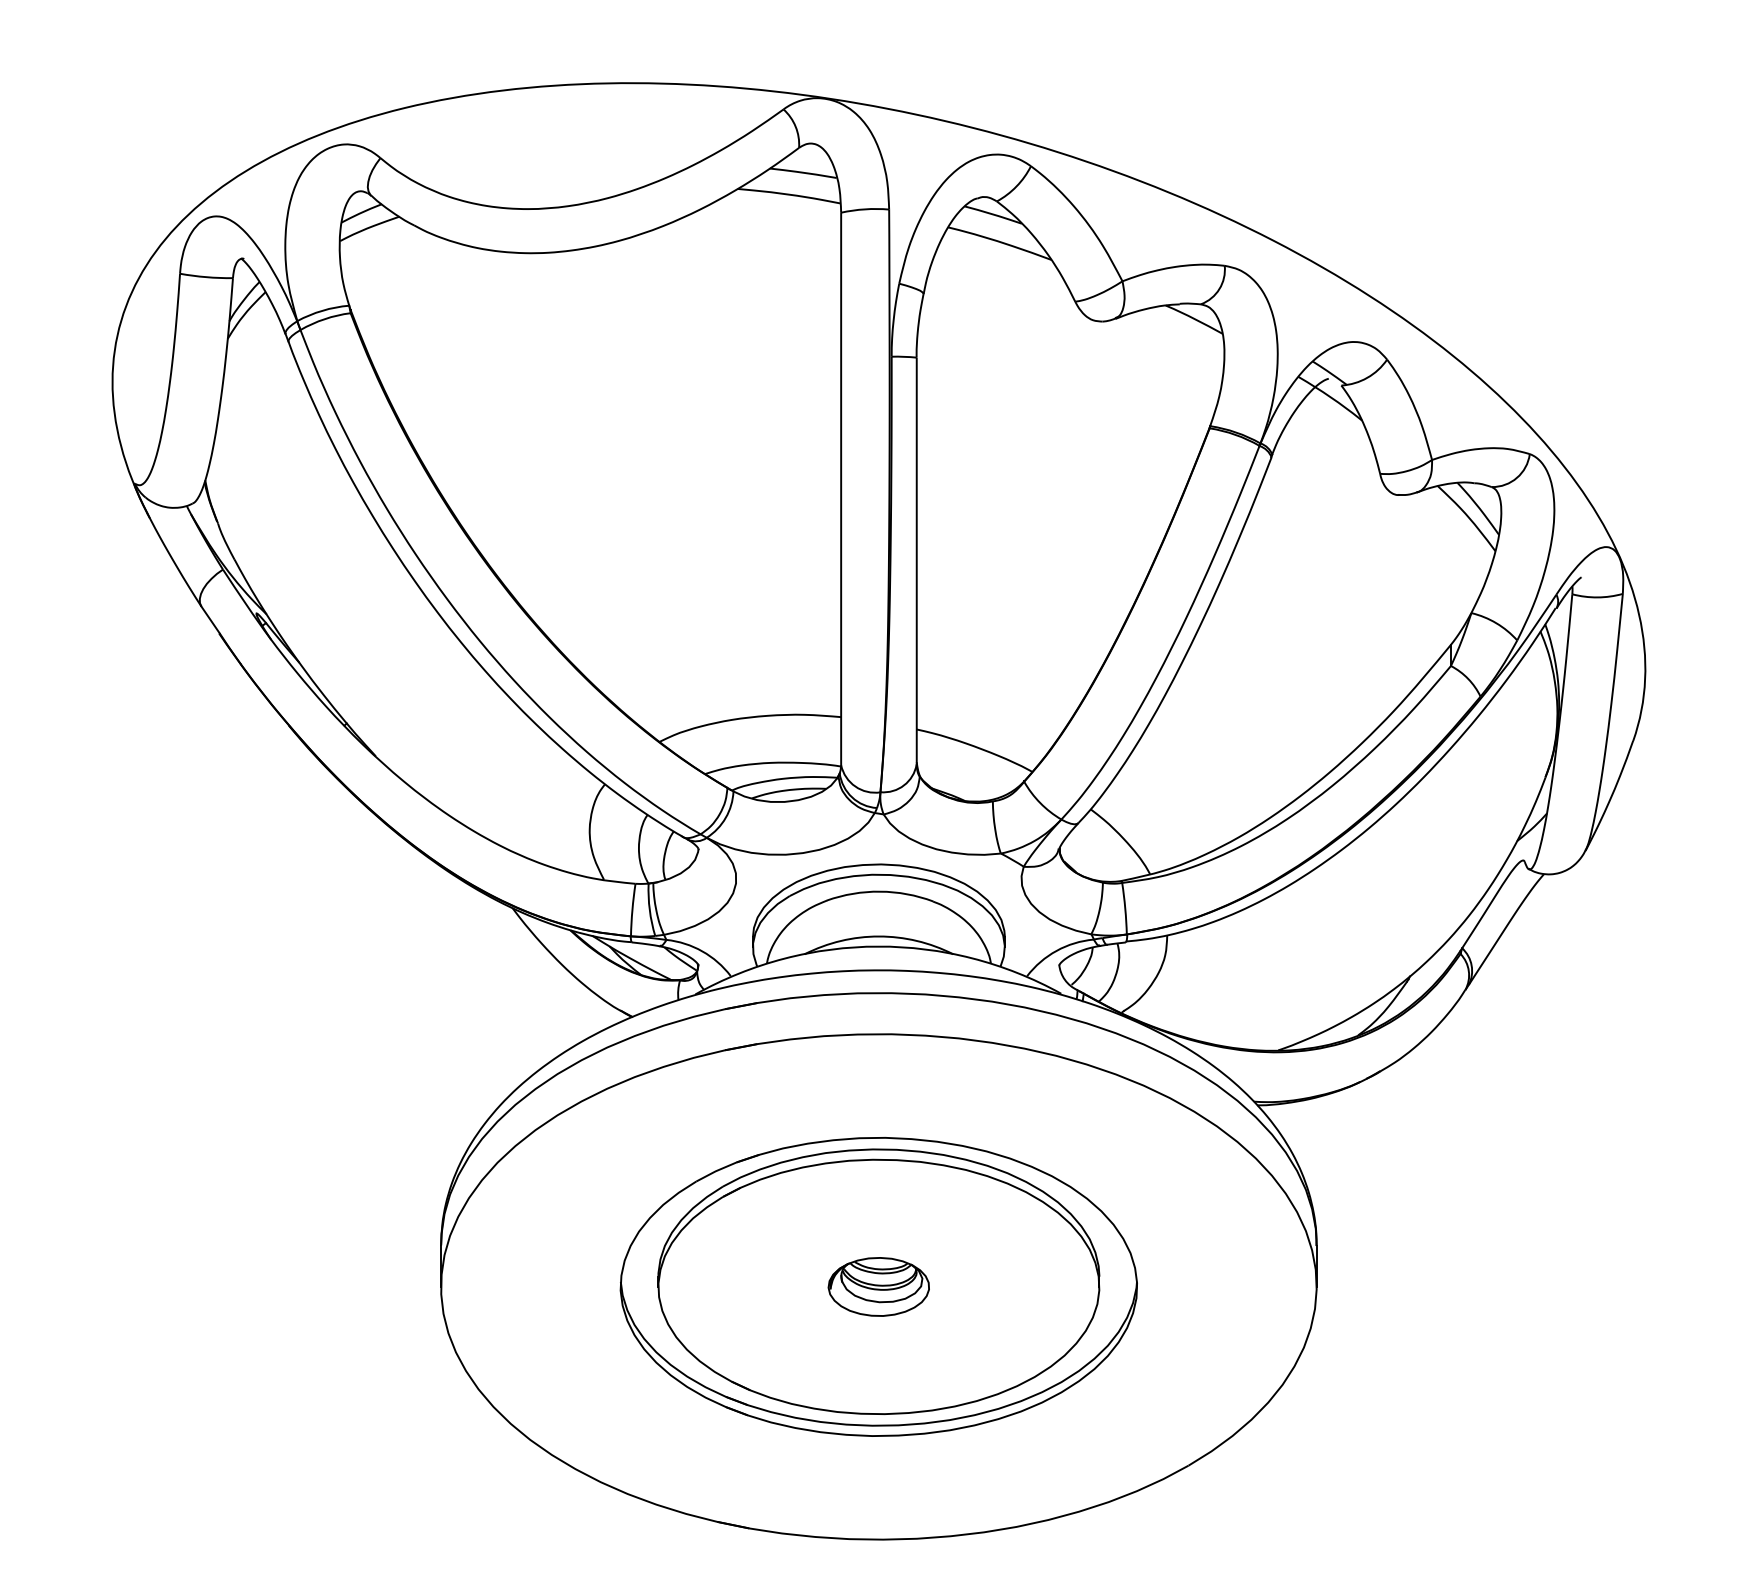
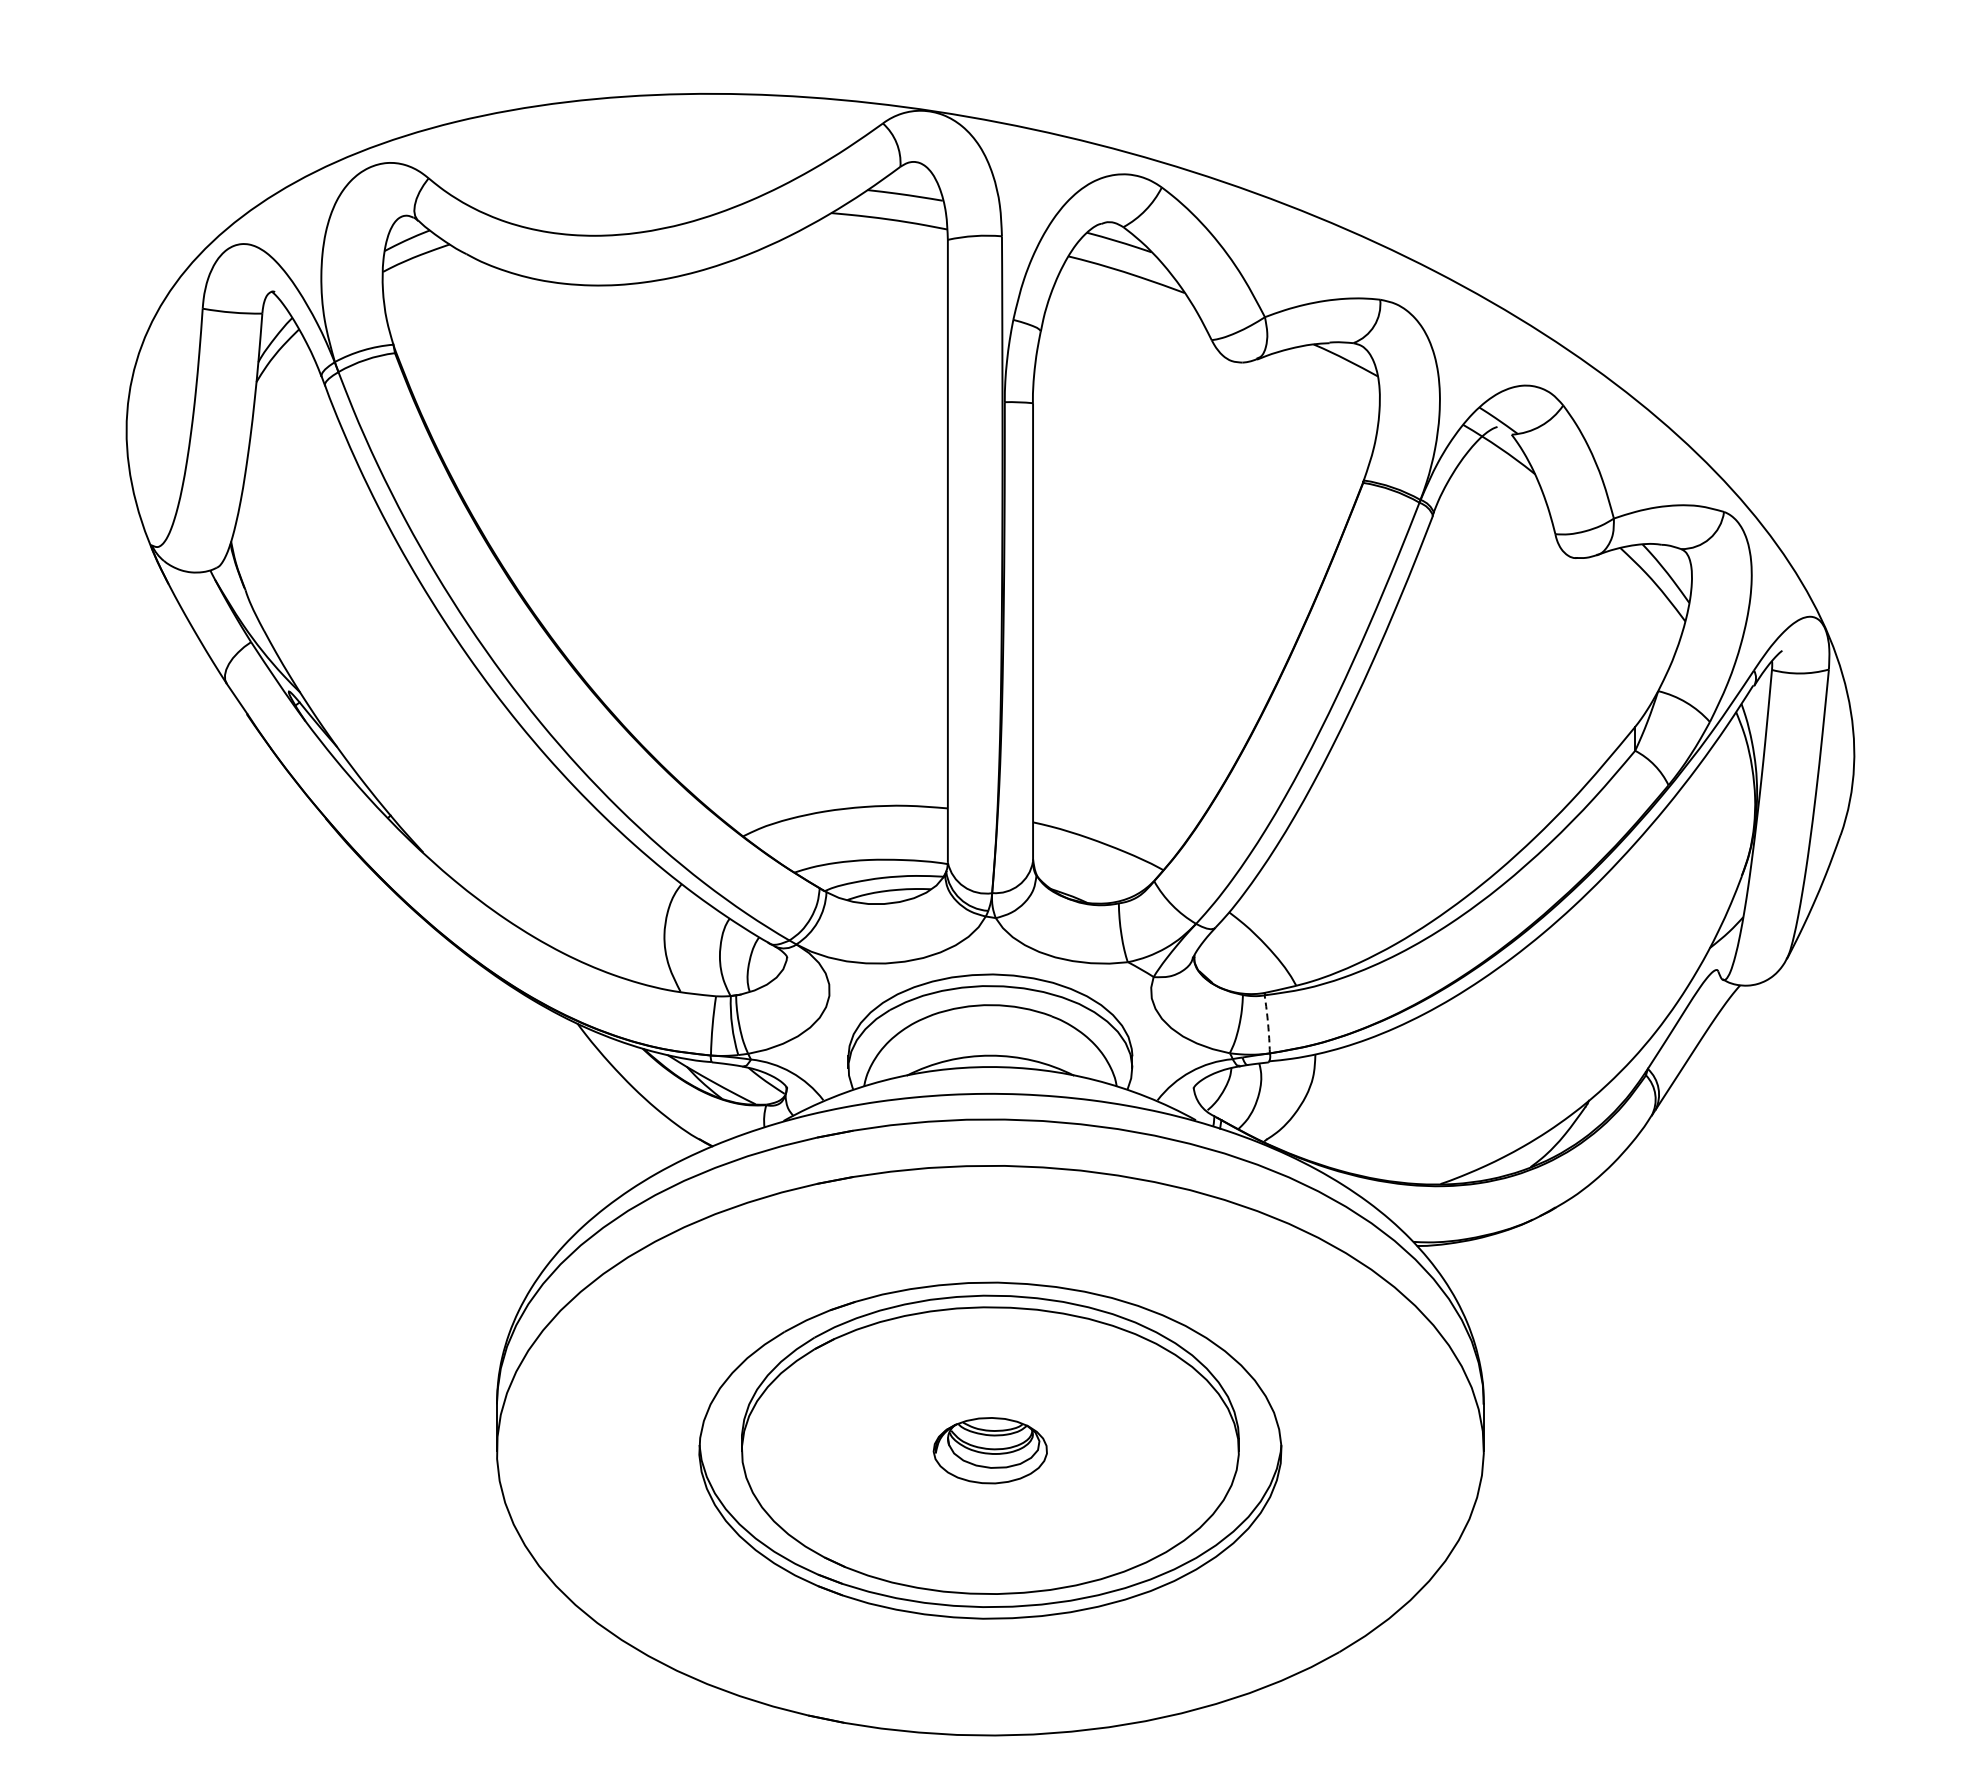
arc: (1125, 908) -> (1268, 1024), solid -> dashed

